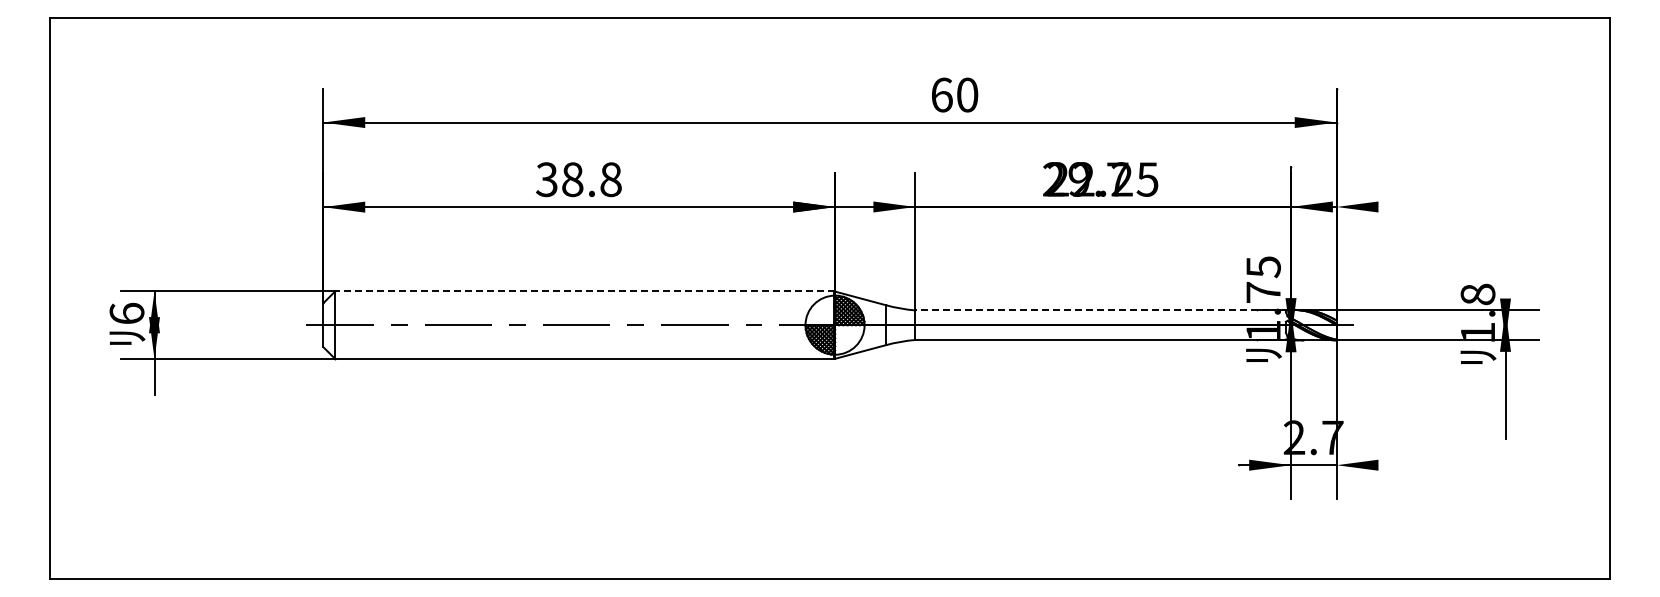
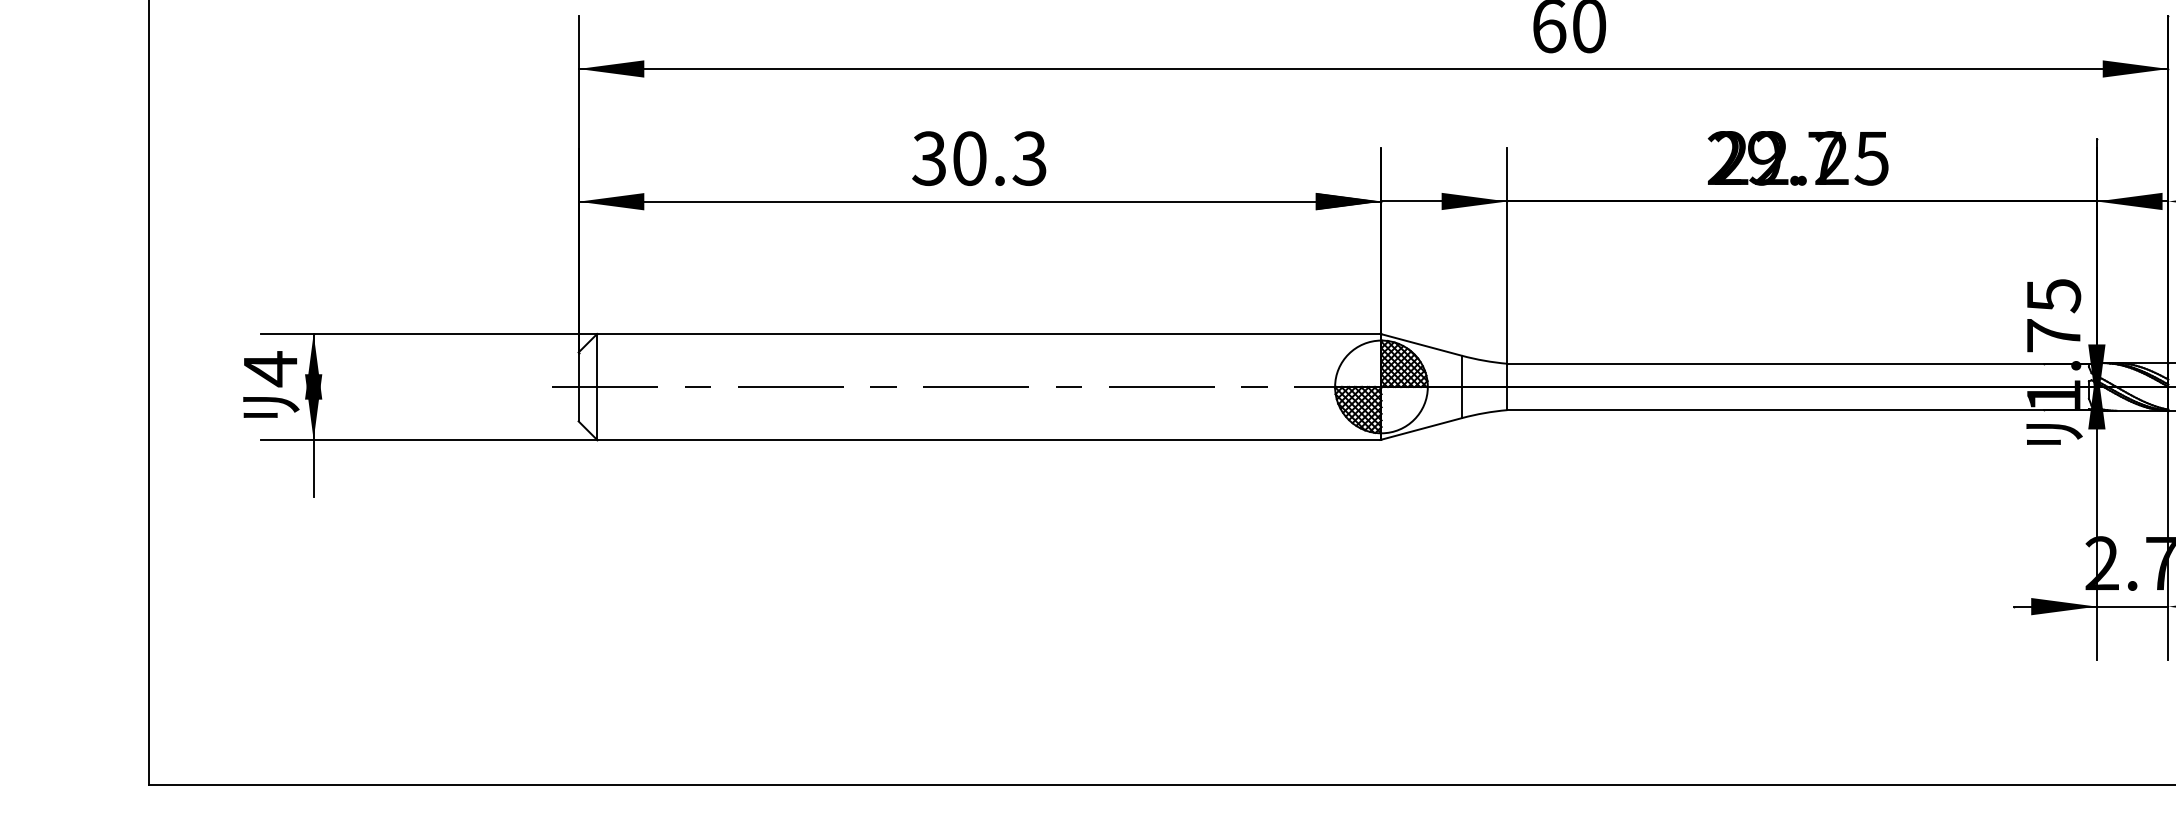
text: (591, 179) -> (999, 158), 38.8 -> 30.3
line: (585, 291) -> (989, 334), dashed -> solid
line: (1103, 310) -> (1802, 363), dashed -> solid
text: (126, 313) -> (269, 368), 6 -> 4

